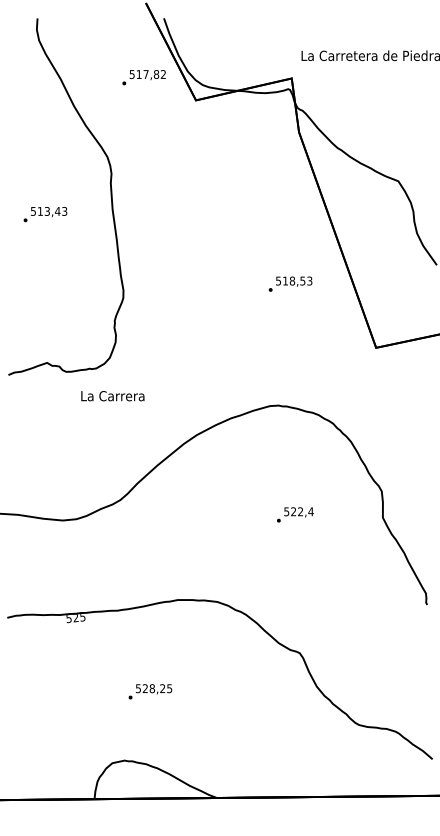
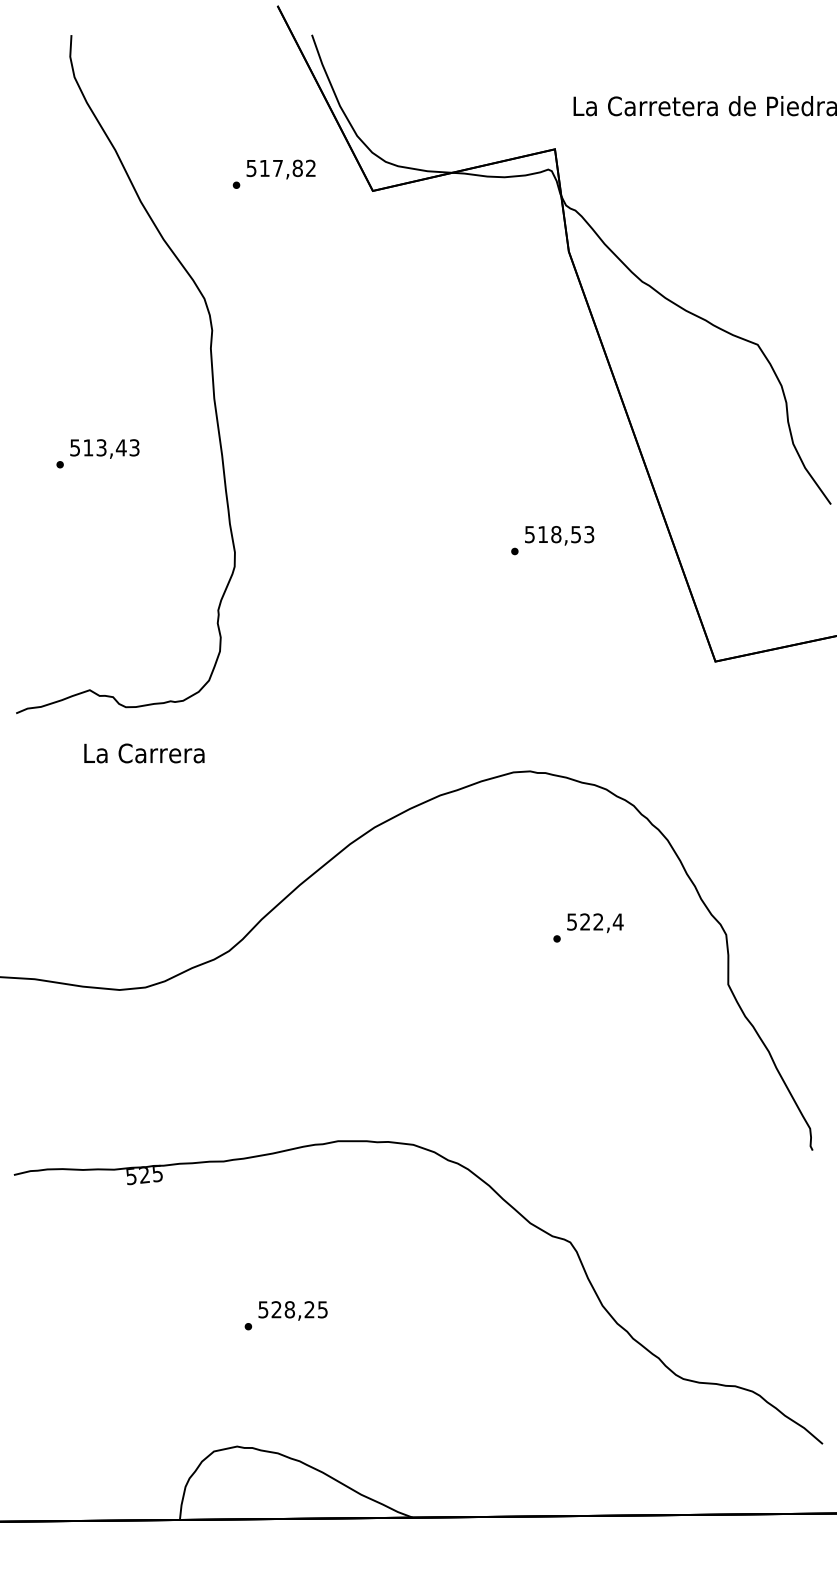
text: (143, 77) -> (273, 174), moved
text: (45, 214) -> (98, 453), moved
text: (112, 396) -> (143, 754), moved
text: (295, 514) -> (588, 927), moved

